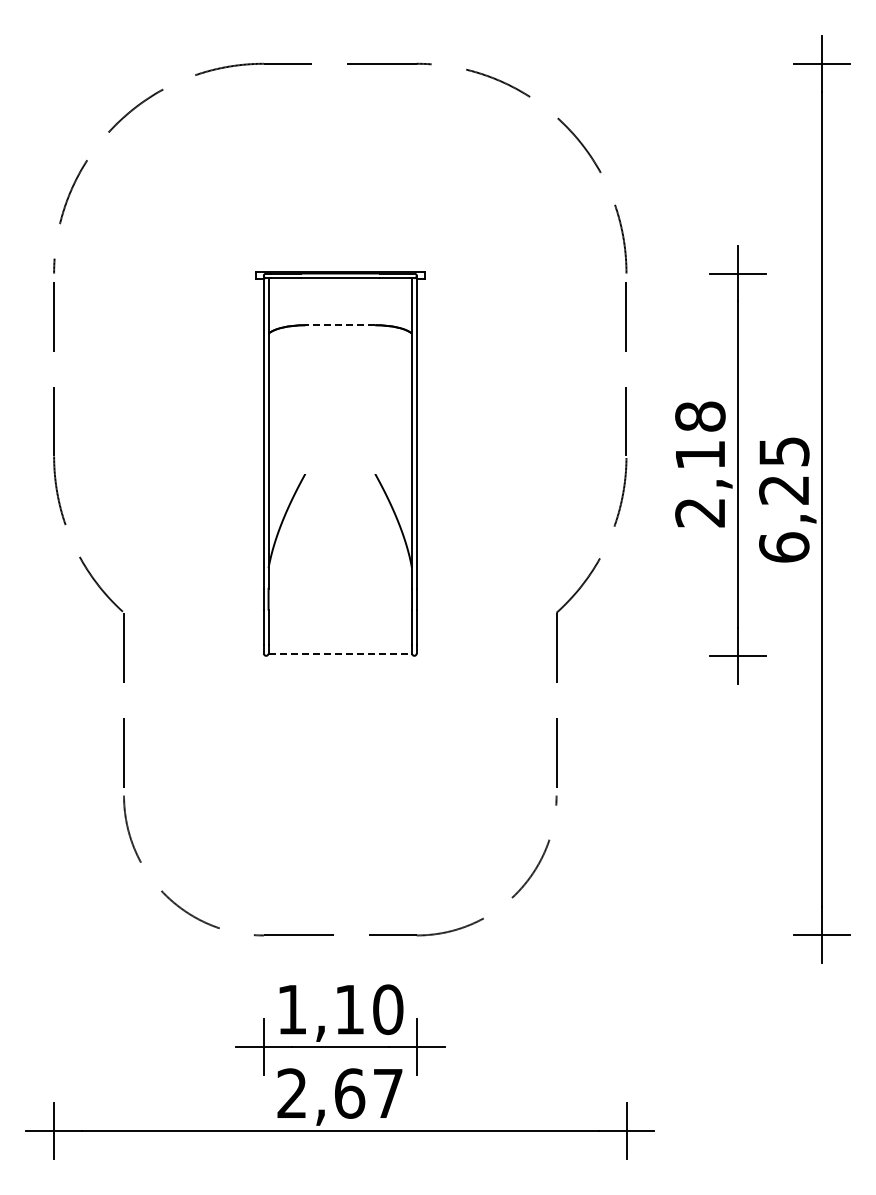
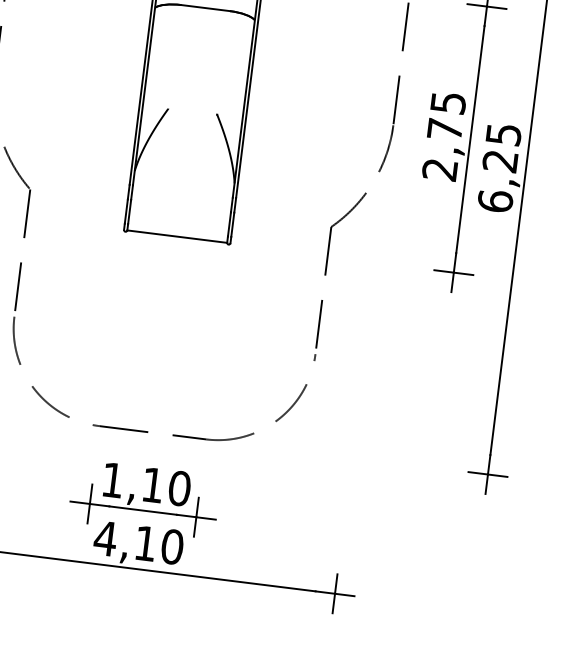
line: (340, 325) -> (205, 8), dashed -> solid
text: (700, 435) -> (446, 116), 2,18 -> 2,75
line: (340, 653) -> (177, 236), dashed -> solid
text: (339, 1093) -> (138, 542), 2,67 -> 4,10

